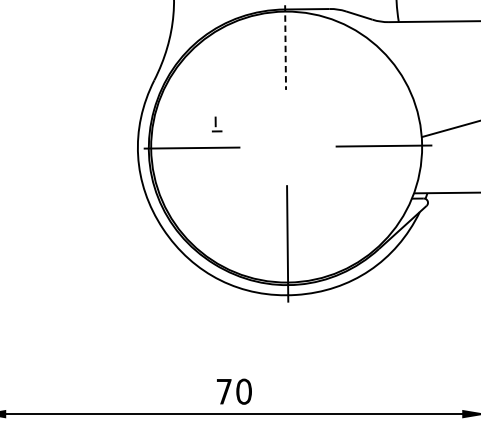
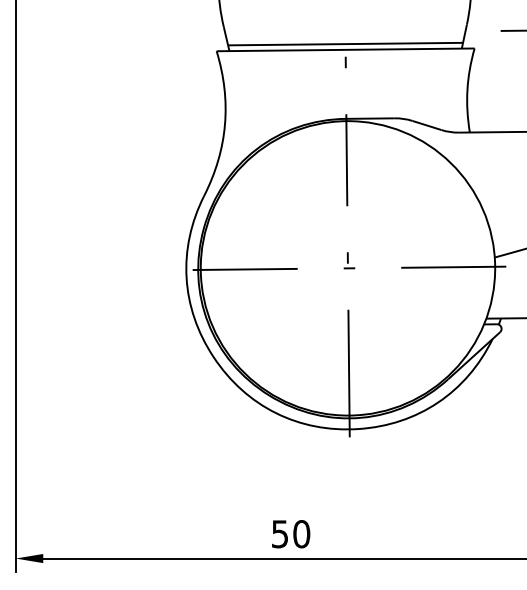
line: (285, 47) -> (346, 160), dashed -> solid
part: (217, 124) -> (349, 260), moved
text: (224, 392) -> (280, 534), 70 -> 50

